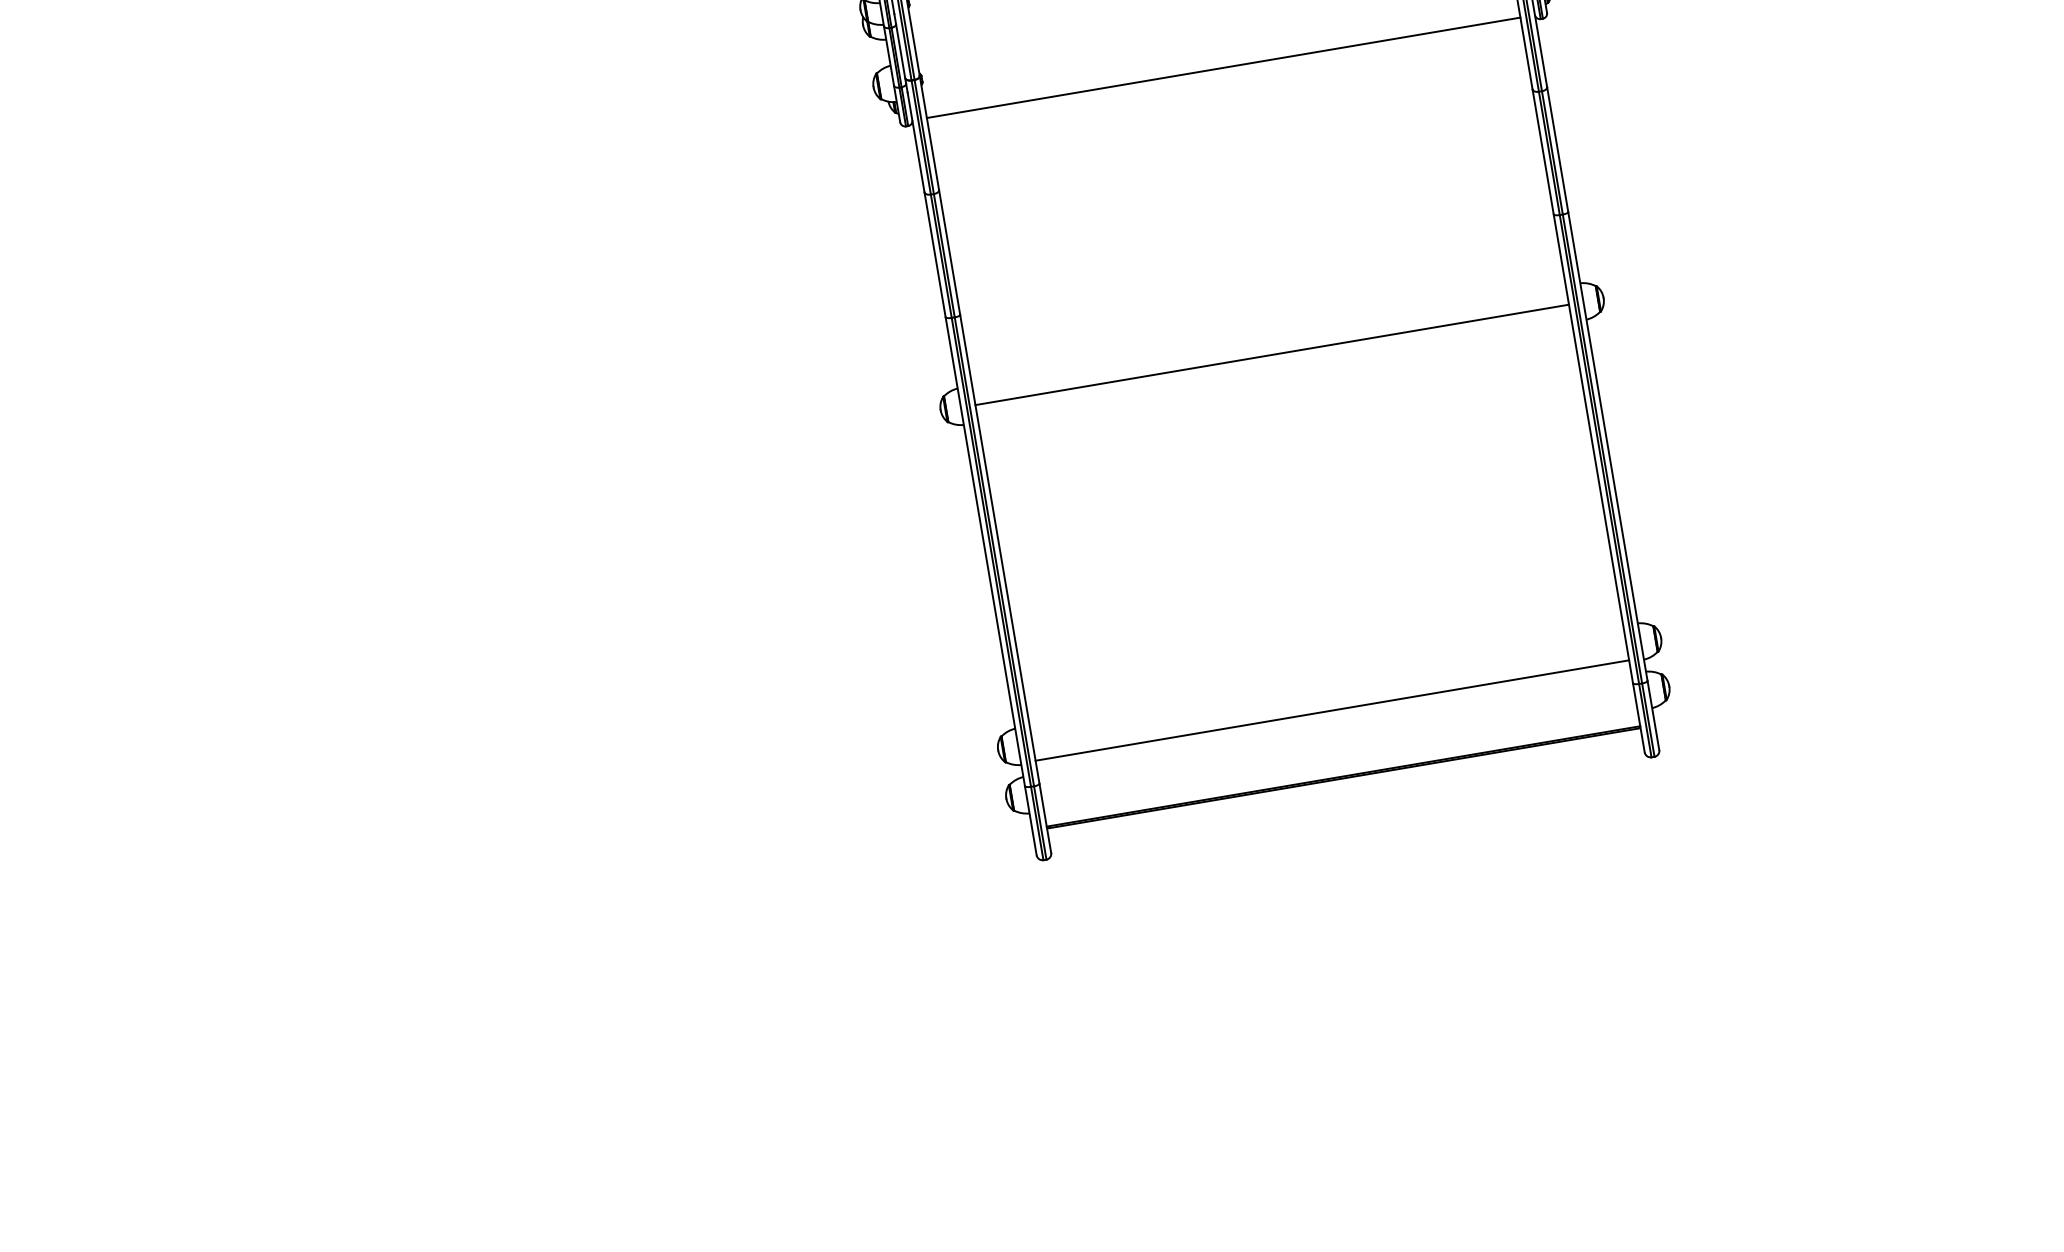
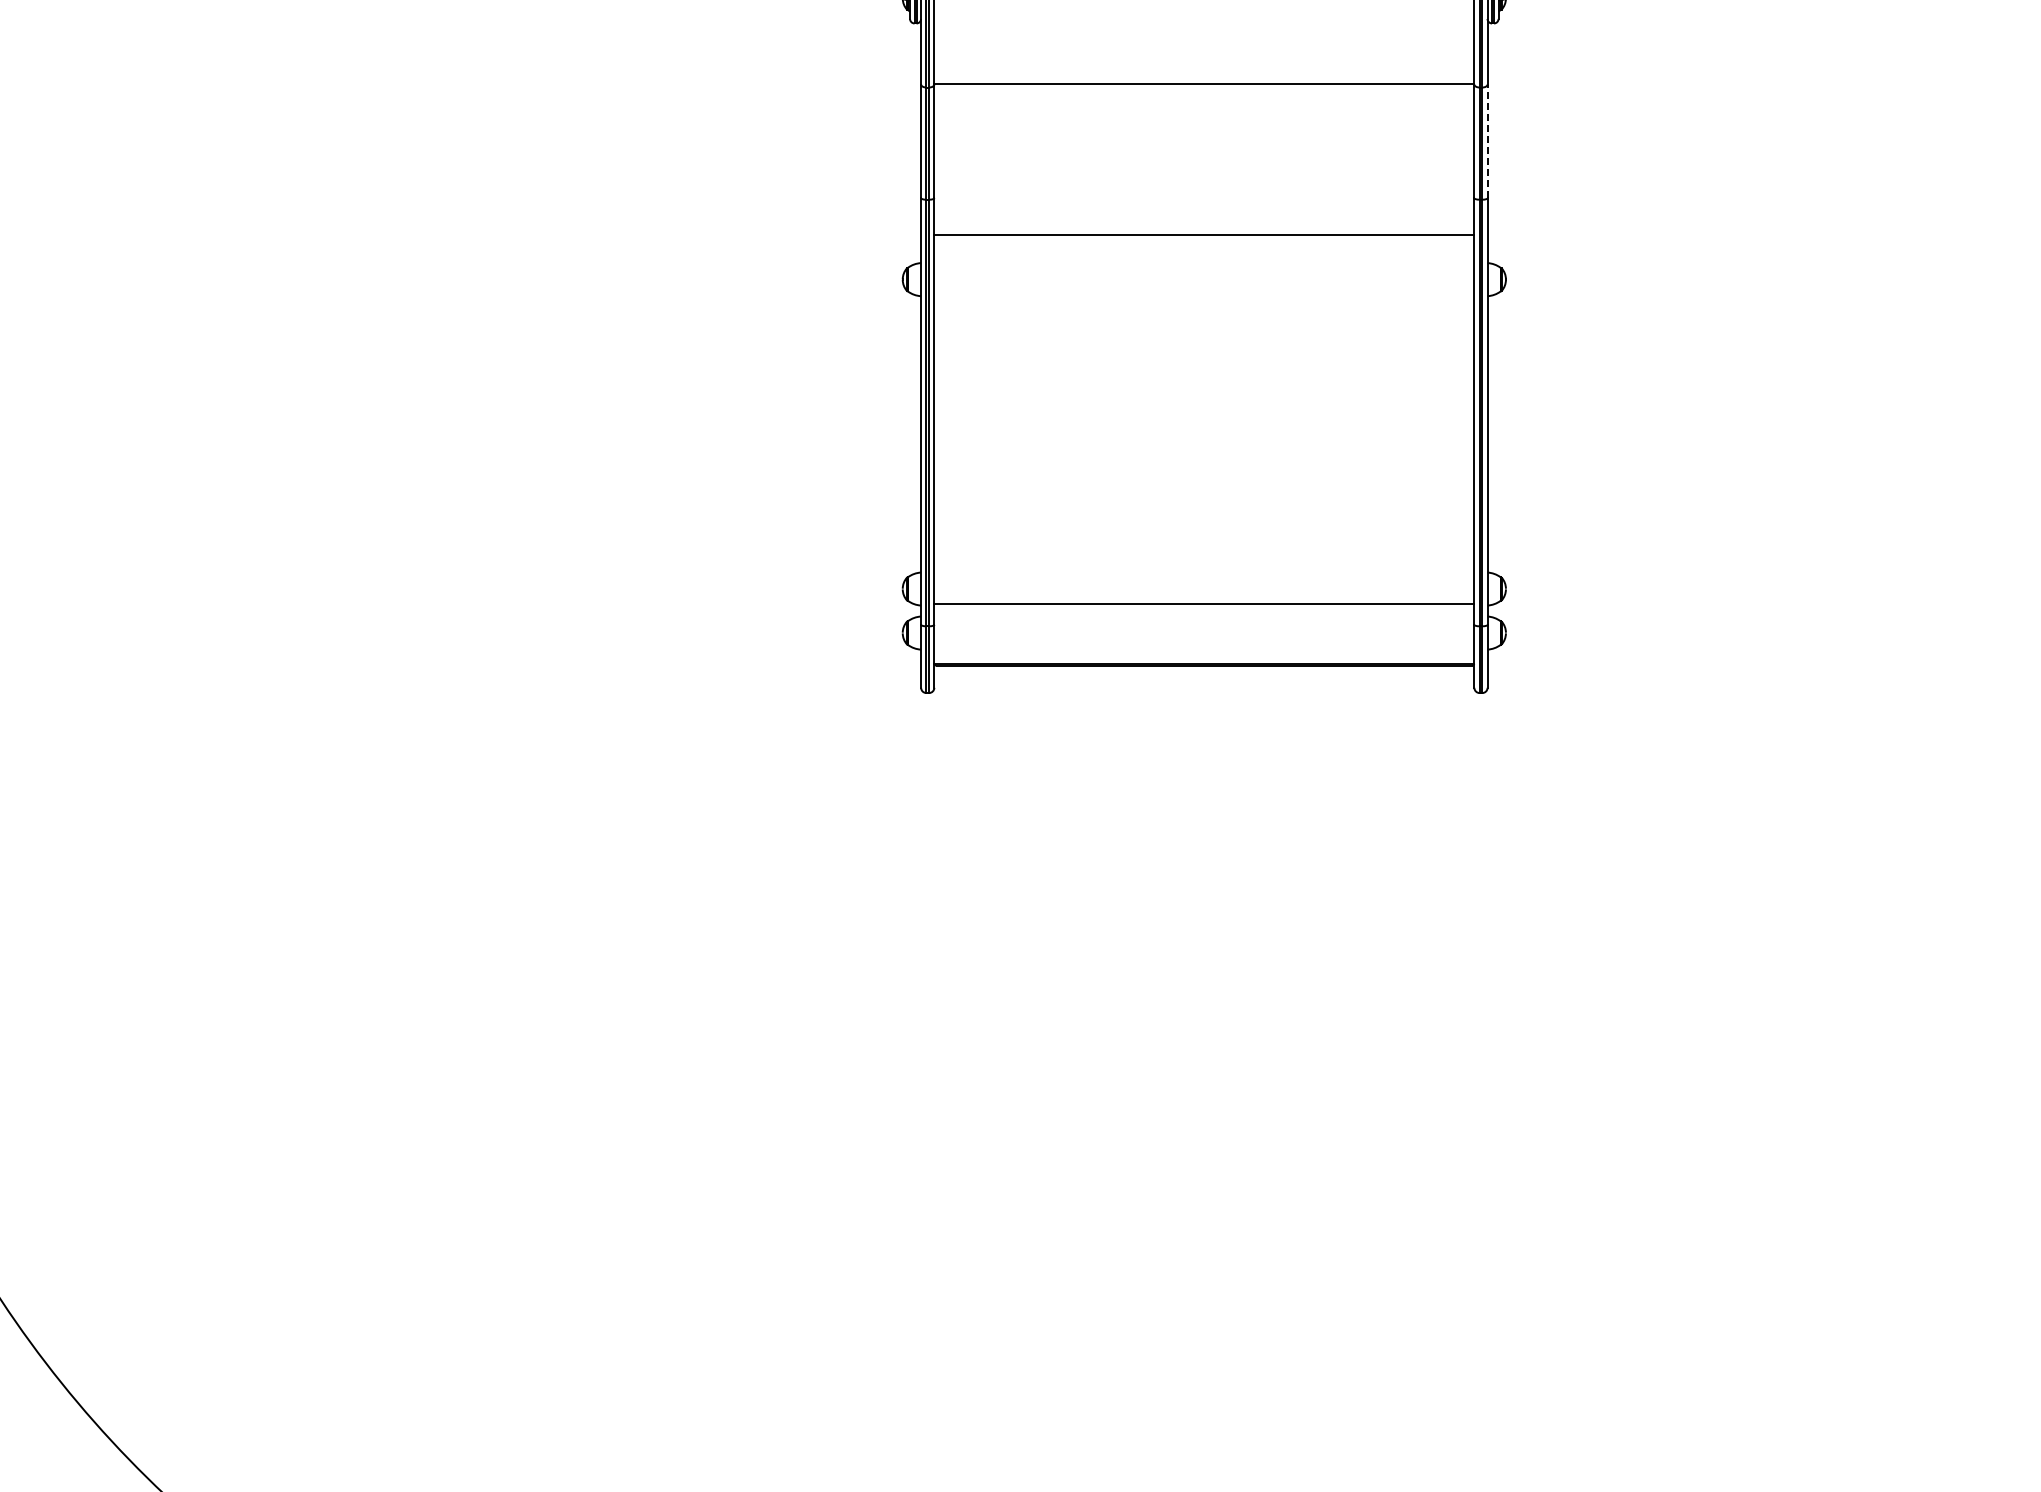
line: (1223, 68) -> (1204, 84), moved
line: (1557, 149) -> (1487, 141), solid -> dashed
line: (1272, 355) -> (1204, 235), moved

